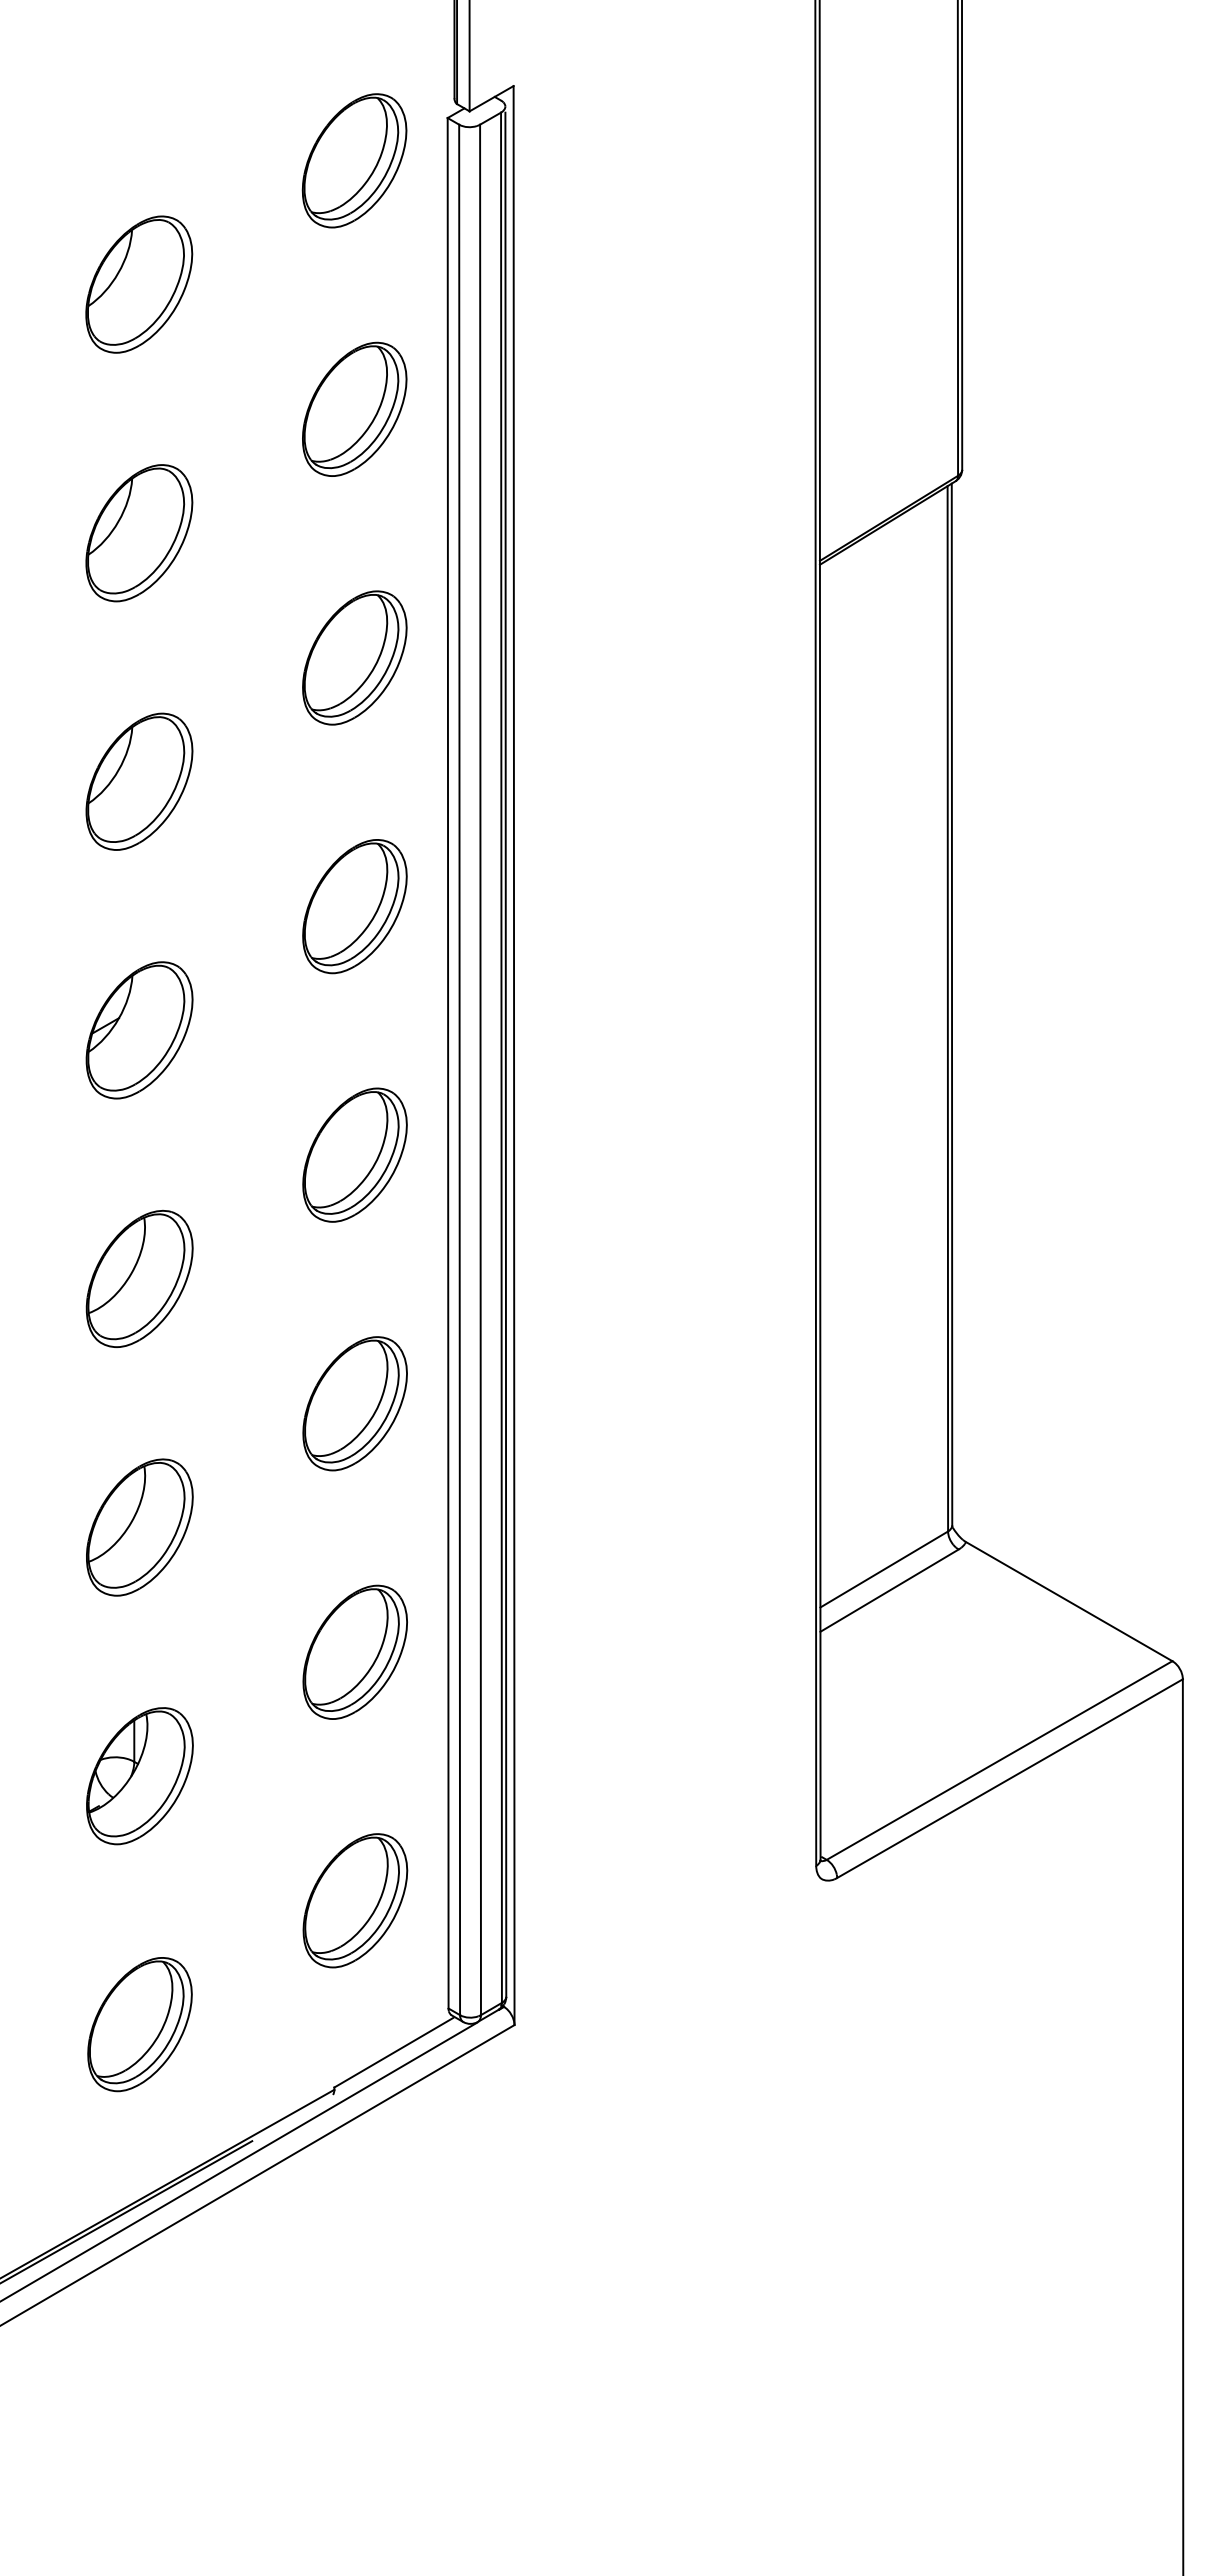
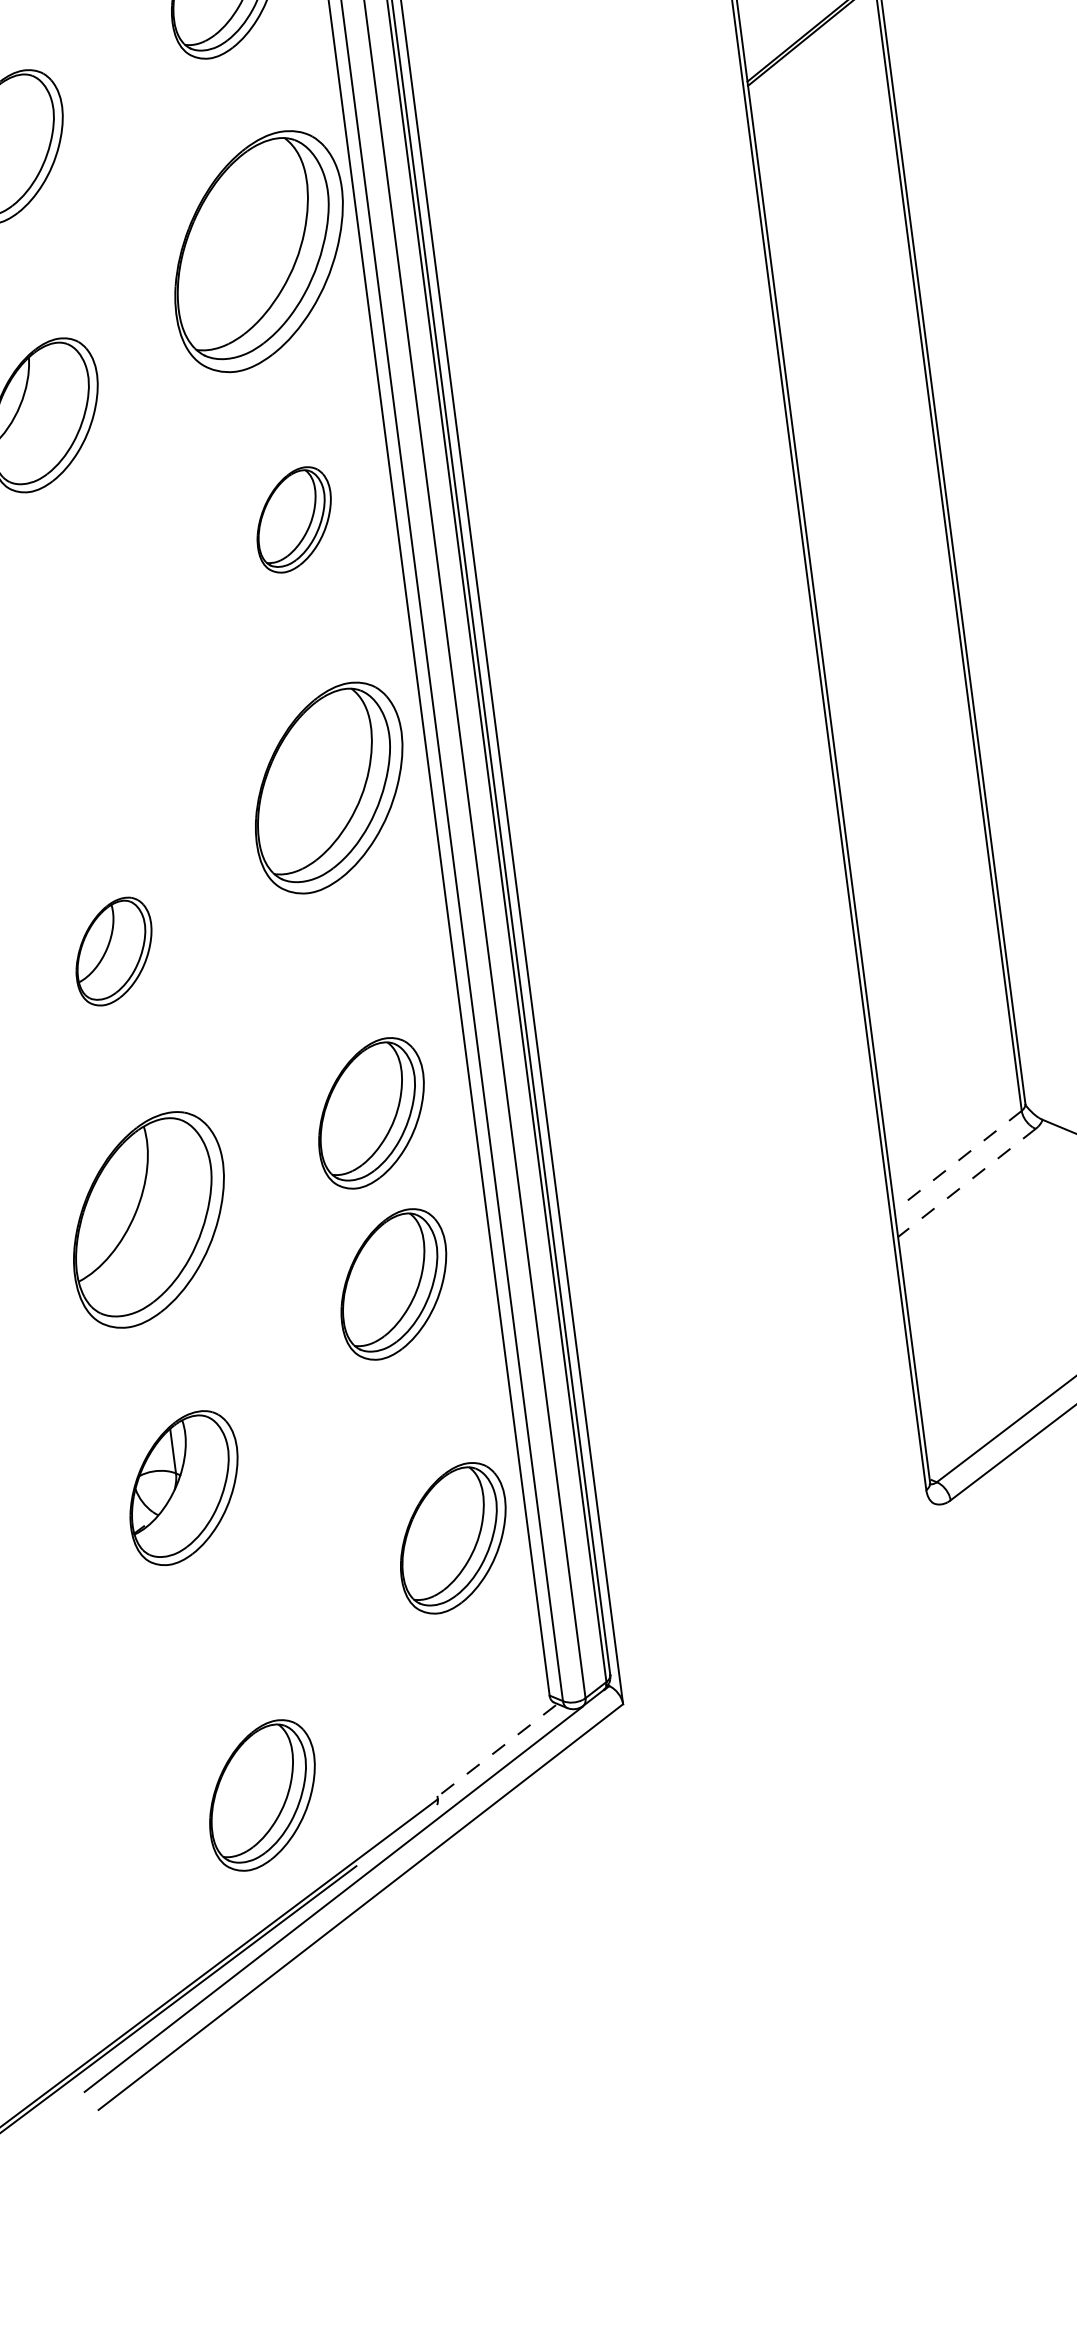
part: (354, 657) -> (258, 251), size x1.6
part: (354, 906) -> (293, 519), size x0.7
part: (139, 1030) -> (79, 683), removed
part: (354, 1154) -> (328, 787), size x1.4
part: (139, 1278) -> (113, 951), size x0.7
part: (354, 1403) -> (370, 1113), moved
part: (139, 1527) -> (148, 1219), size x1.4
line: (883, 1569) -> (957, 1160), solid -> dashed
line: (889, 1590) -> (966, 1182), solid -> dashed
part: (354, 1651) -> (392, 1283), moved
part: (355, 1900) -> (453, 1538), moved
part: (139, 2024) -> (261, 1795), moved
line: (393, 2052) -> (496, 1750), solid -> dashed

